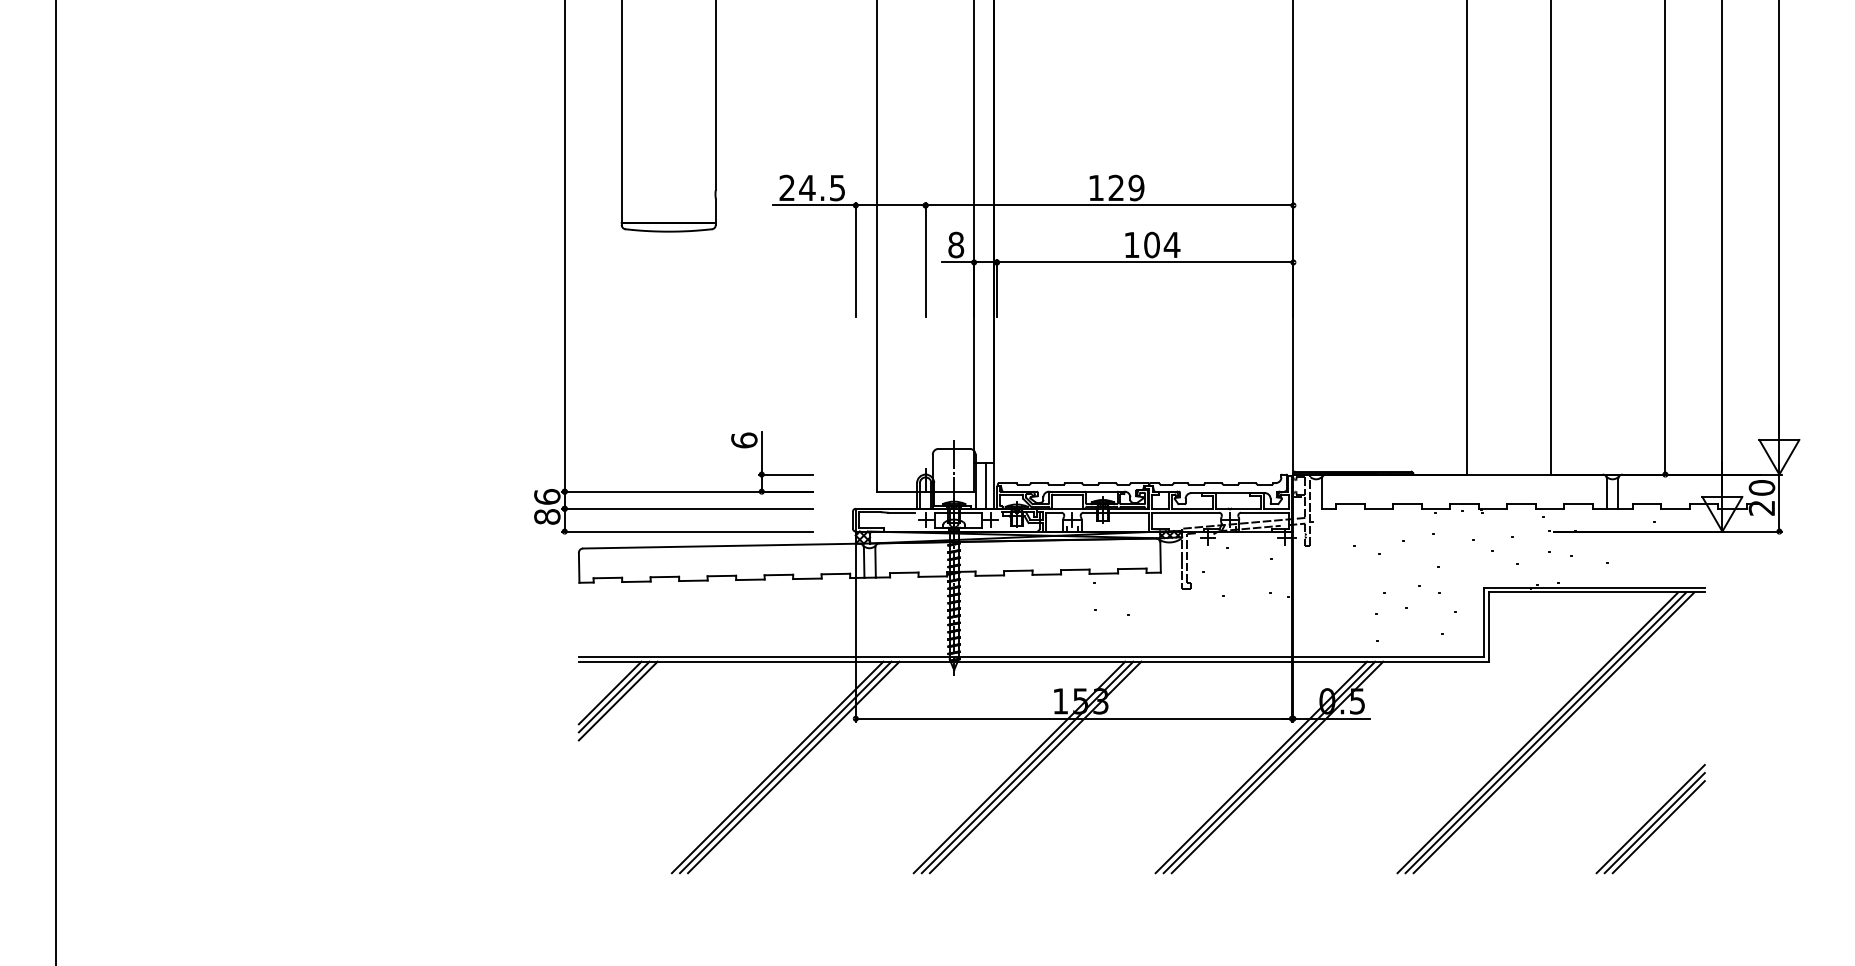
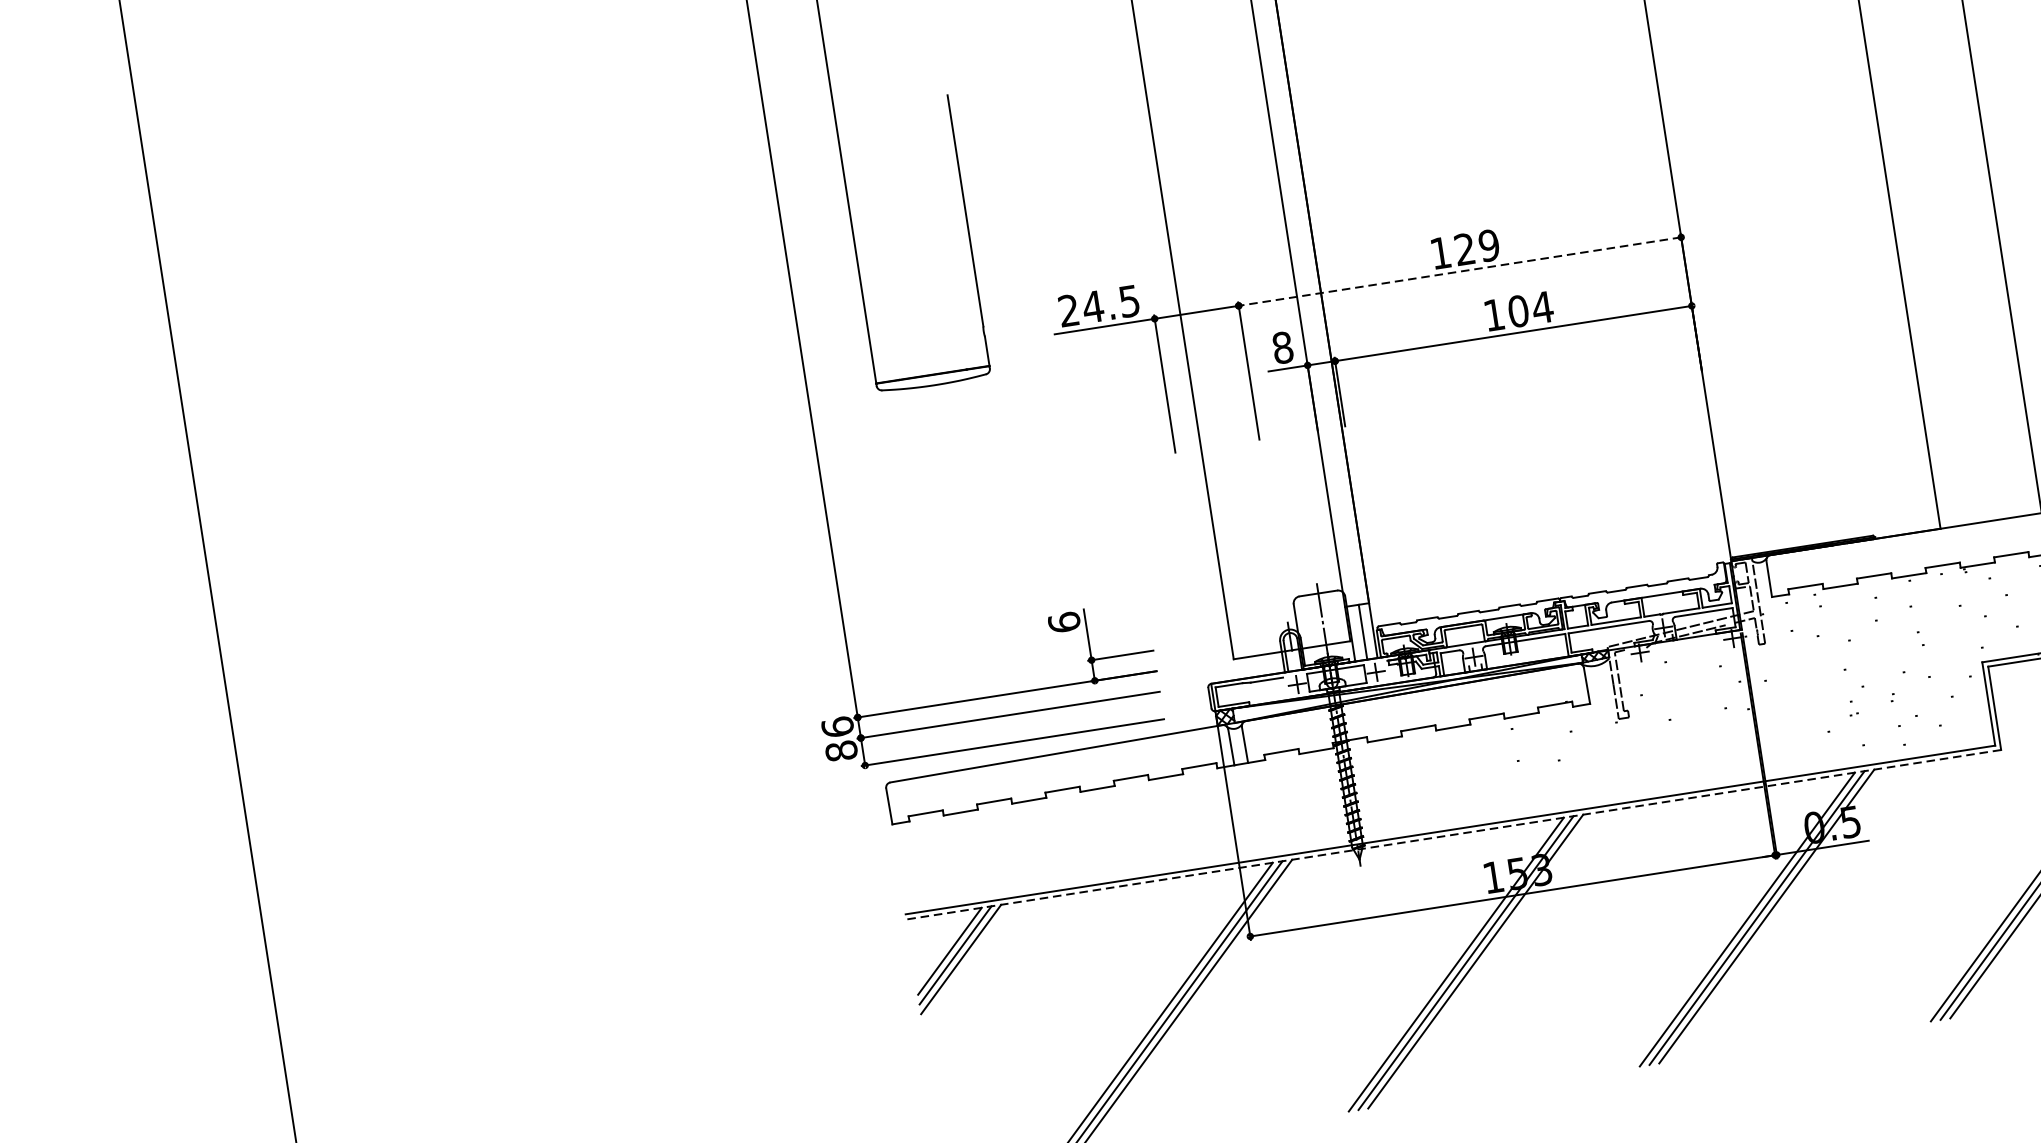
line: (1109, 205) -> (1459, 271), solid -> dashed
line: (1033, 661) -> (1453, 834), solid -> dashed

